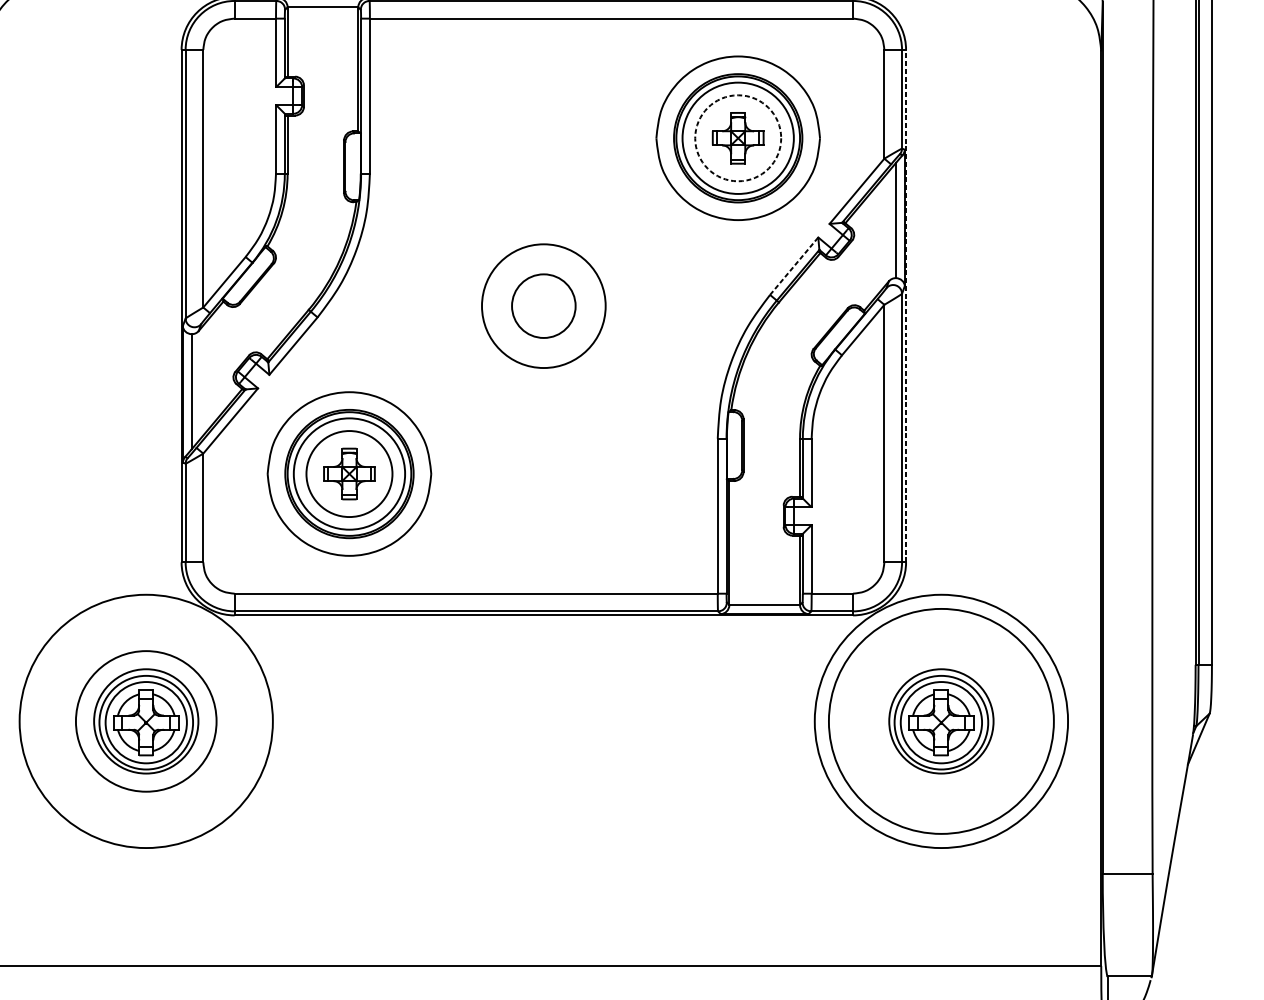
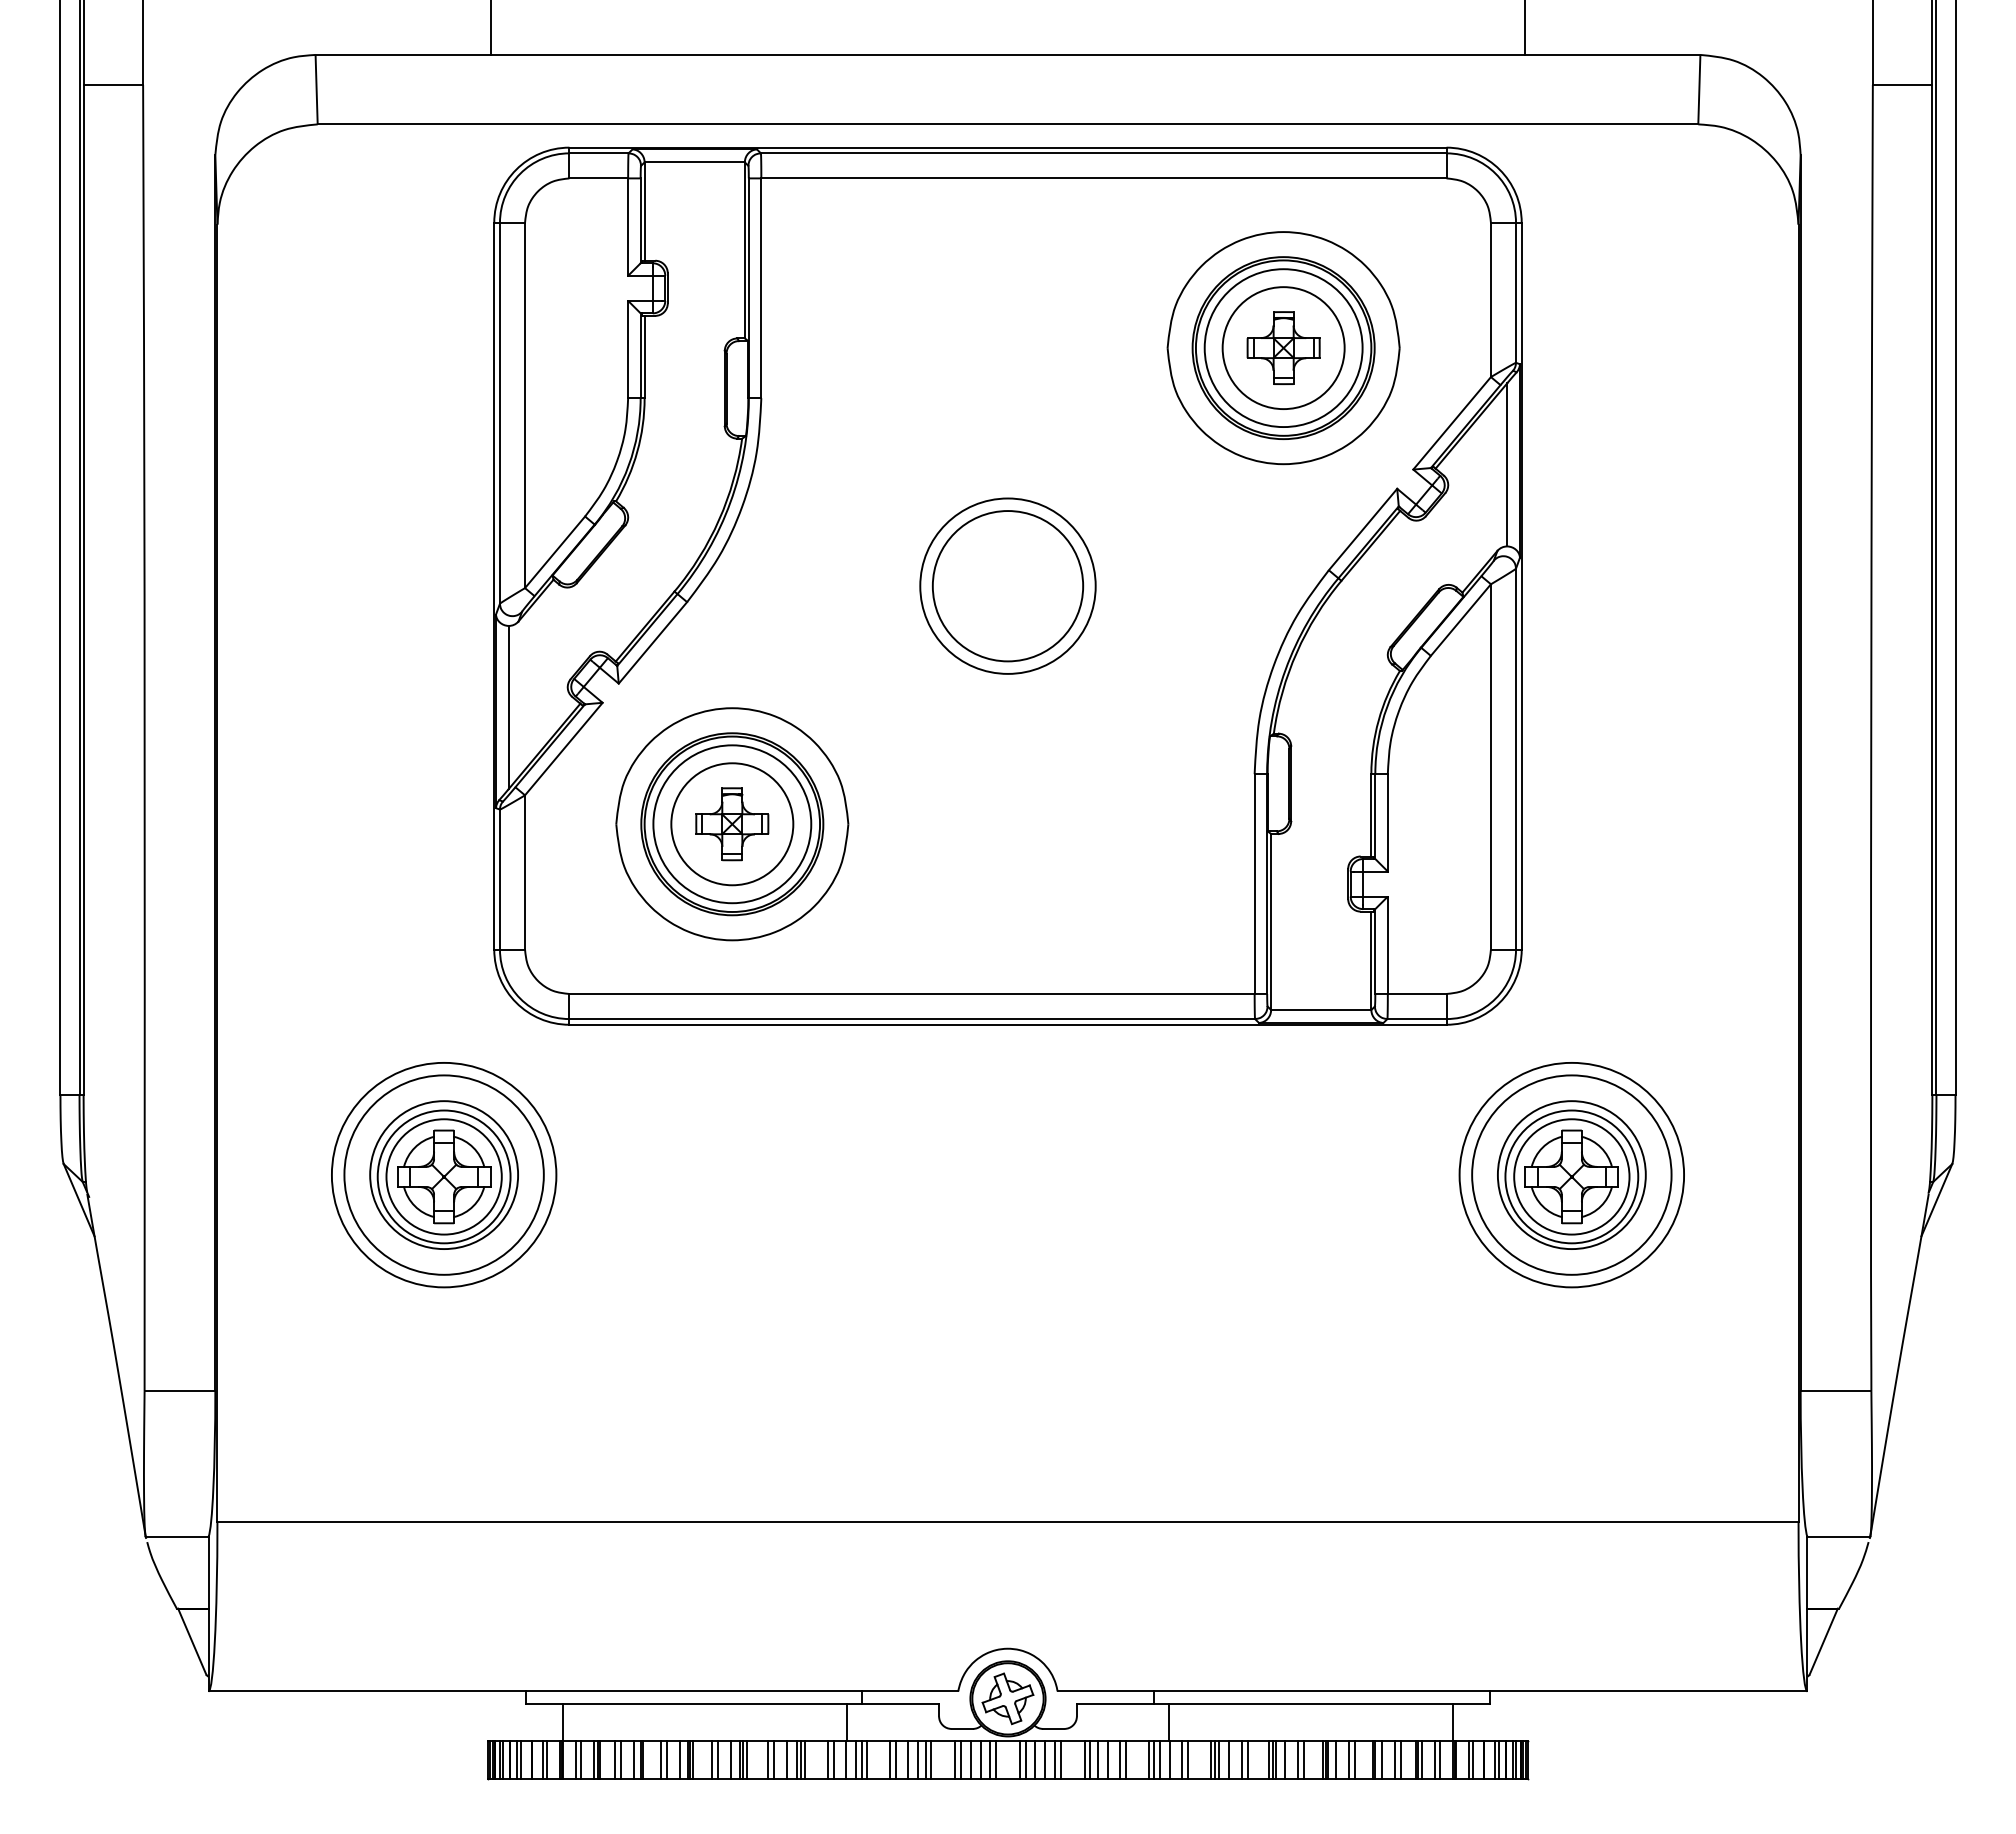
circle: (738, 138) -> (1283, 348), dashed -> solid
line: (794, 266) -> (1363, 529), dashed -> solid
line: (905, 305) -> (1521, 585), dashed -> solid
circle: (543, 306) -> (1007, 586), size x1.67
circle: (145, 720) -> (443, 1174), size x0.62
circle: (941, 720) -> (1571, 1174), size x0.62
circle: (941, 720) -> (1571, 1174), size x0.62

